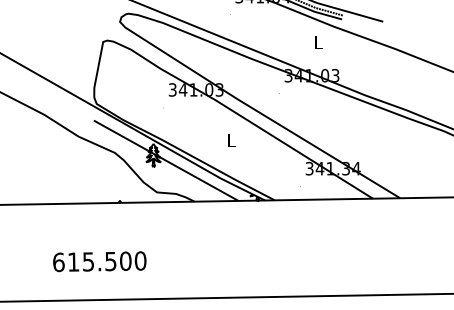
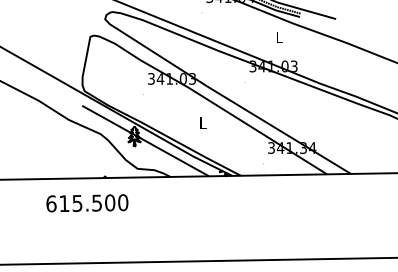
text: (99, 261) -> (87, 203), moved

